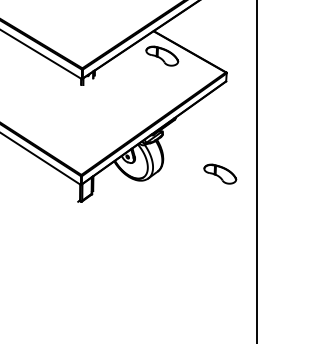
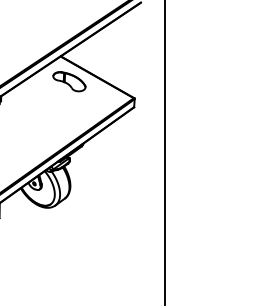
part: (220, 173) -> (128, 200), removed

